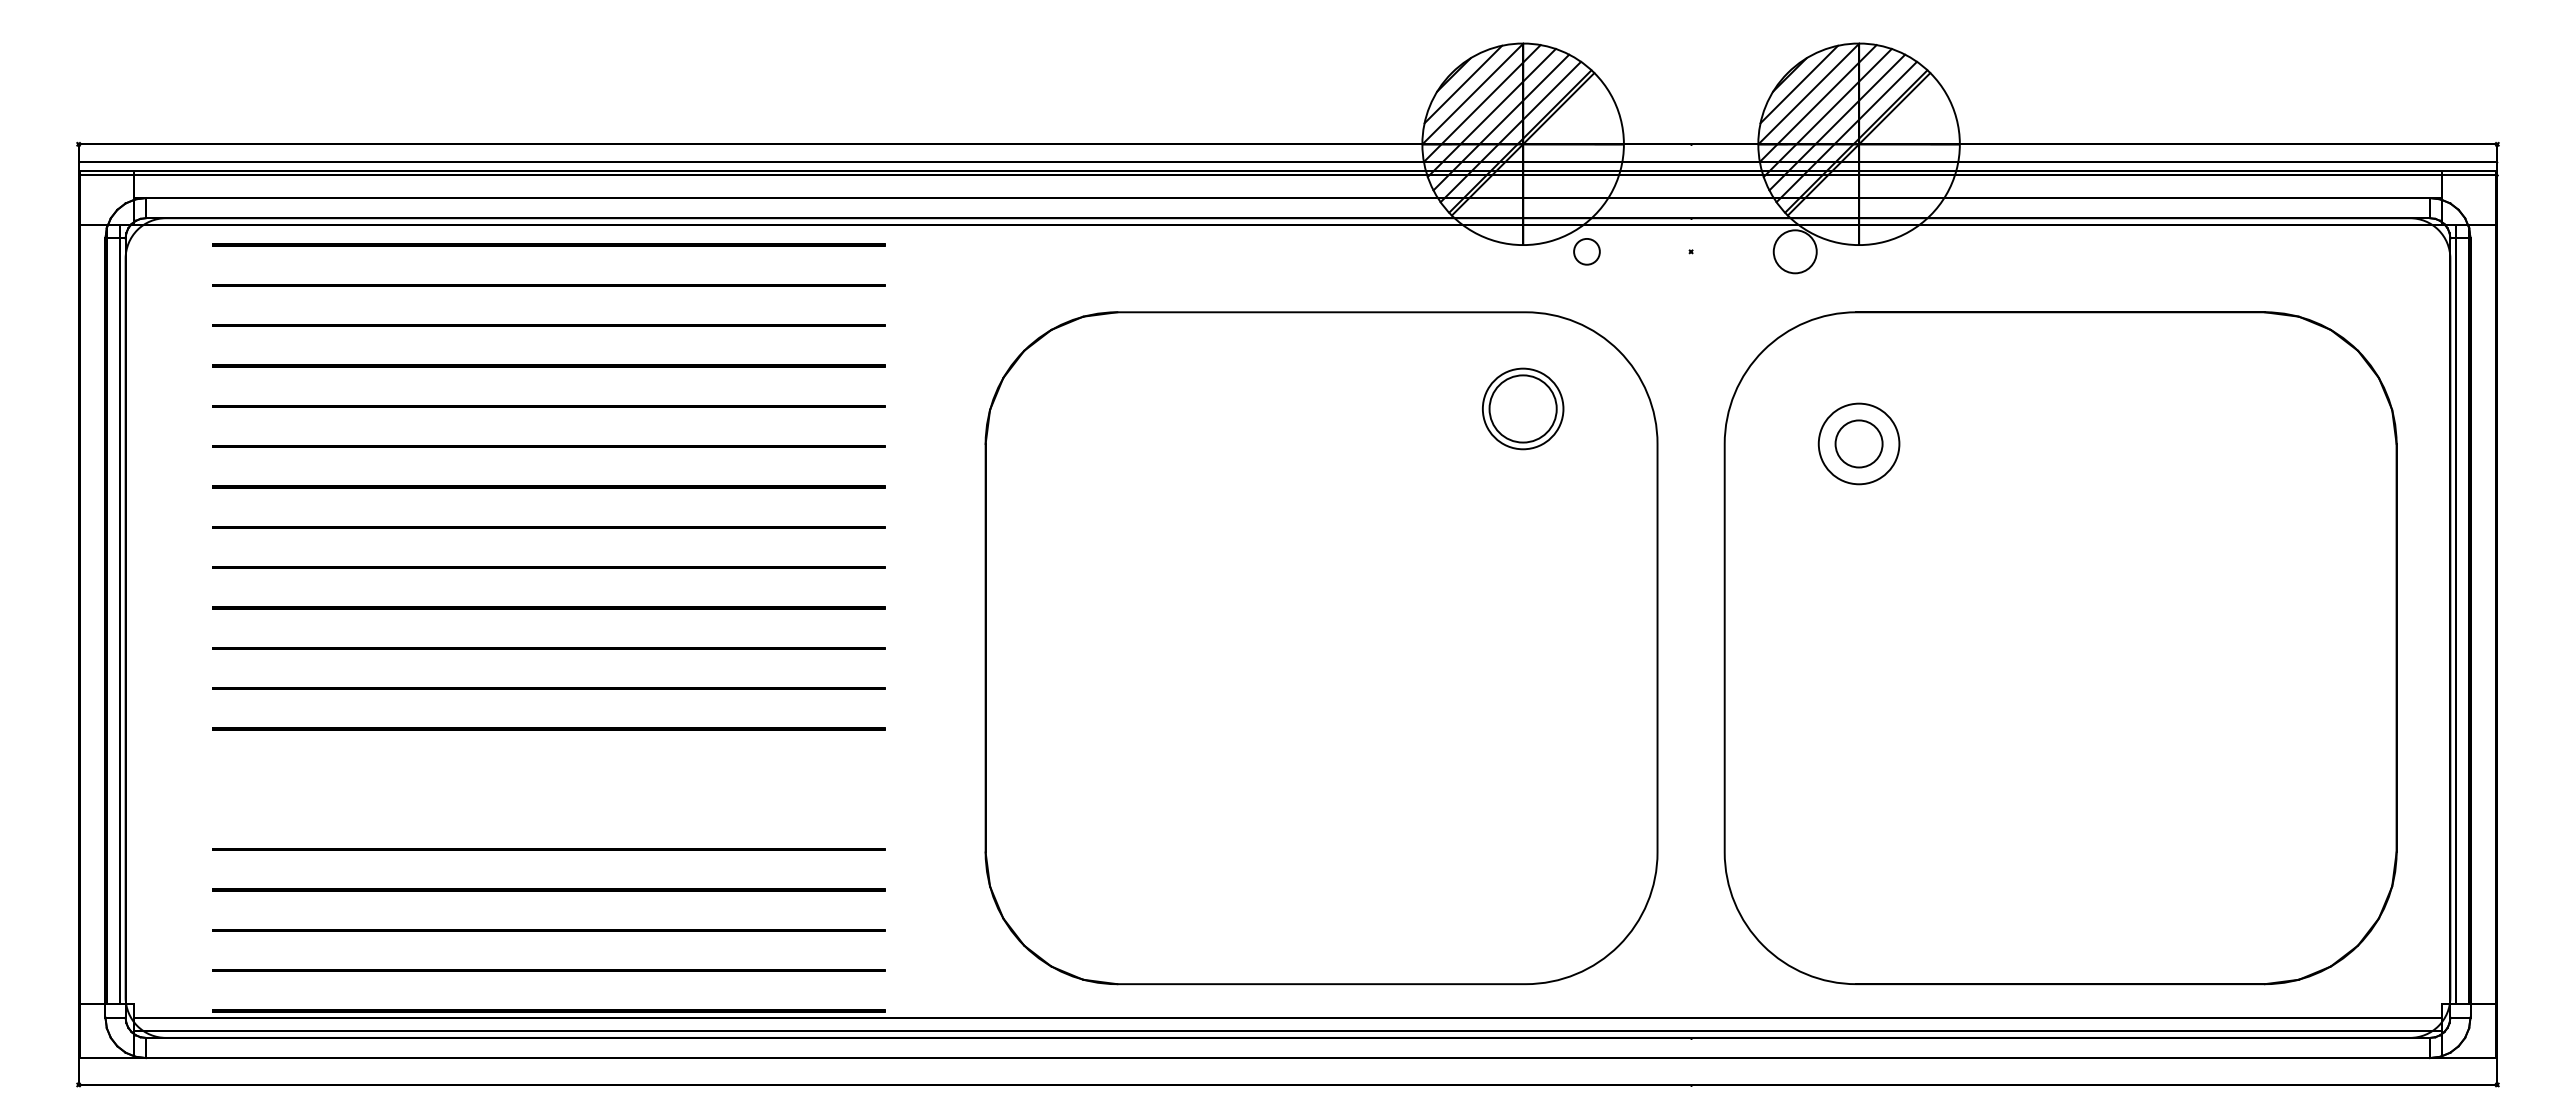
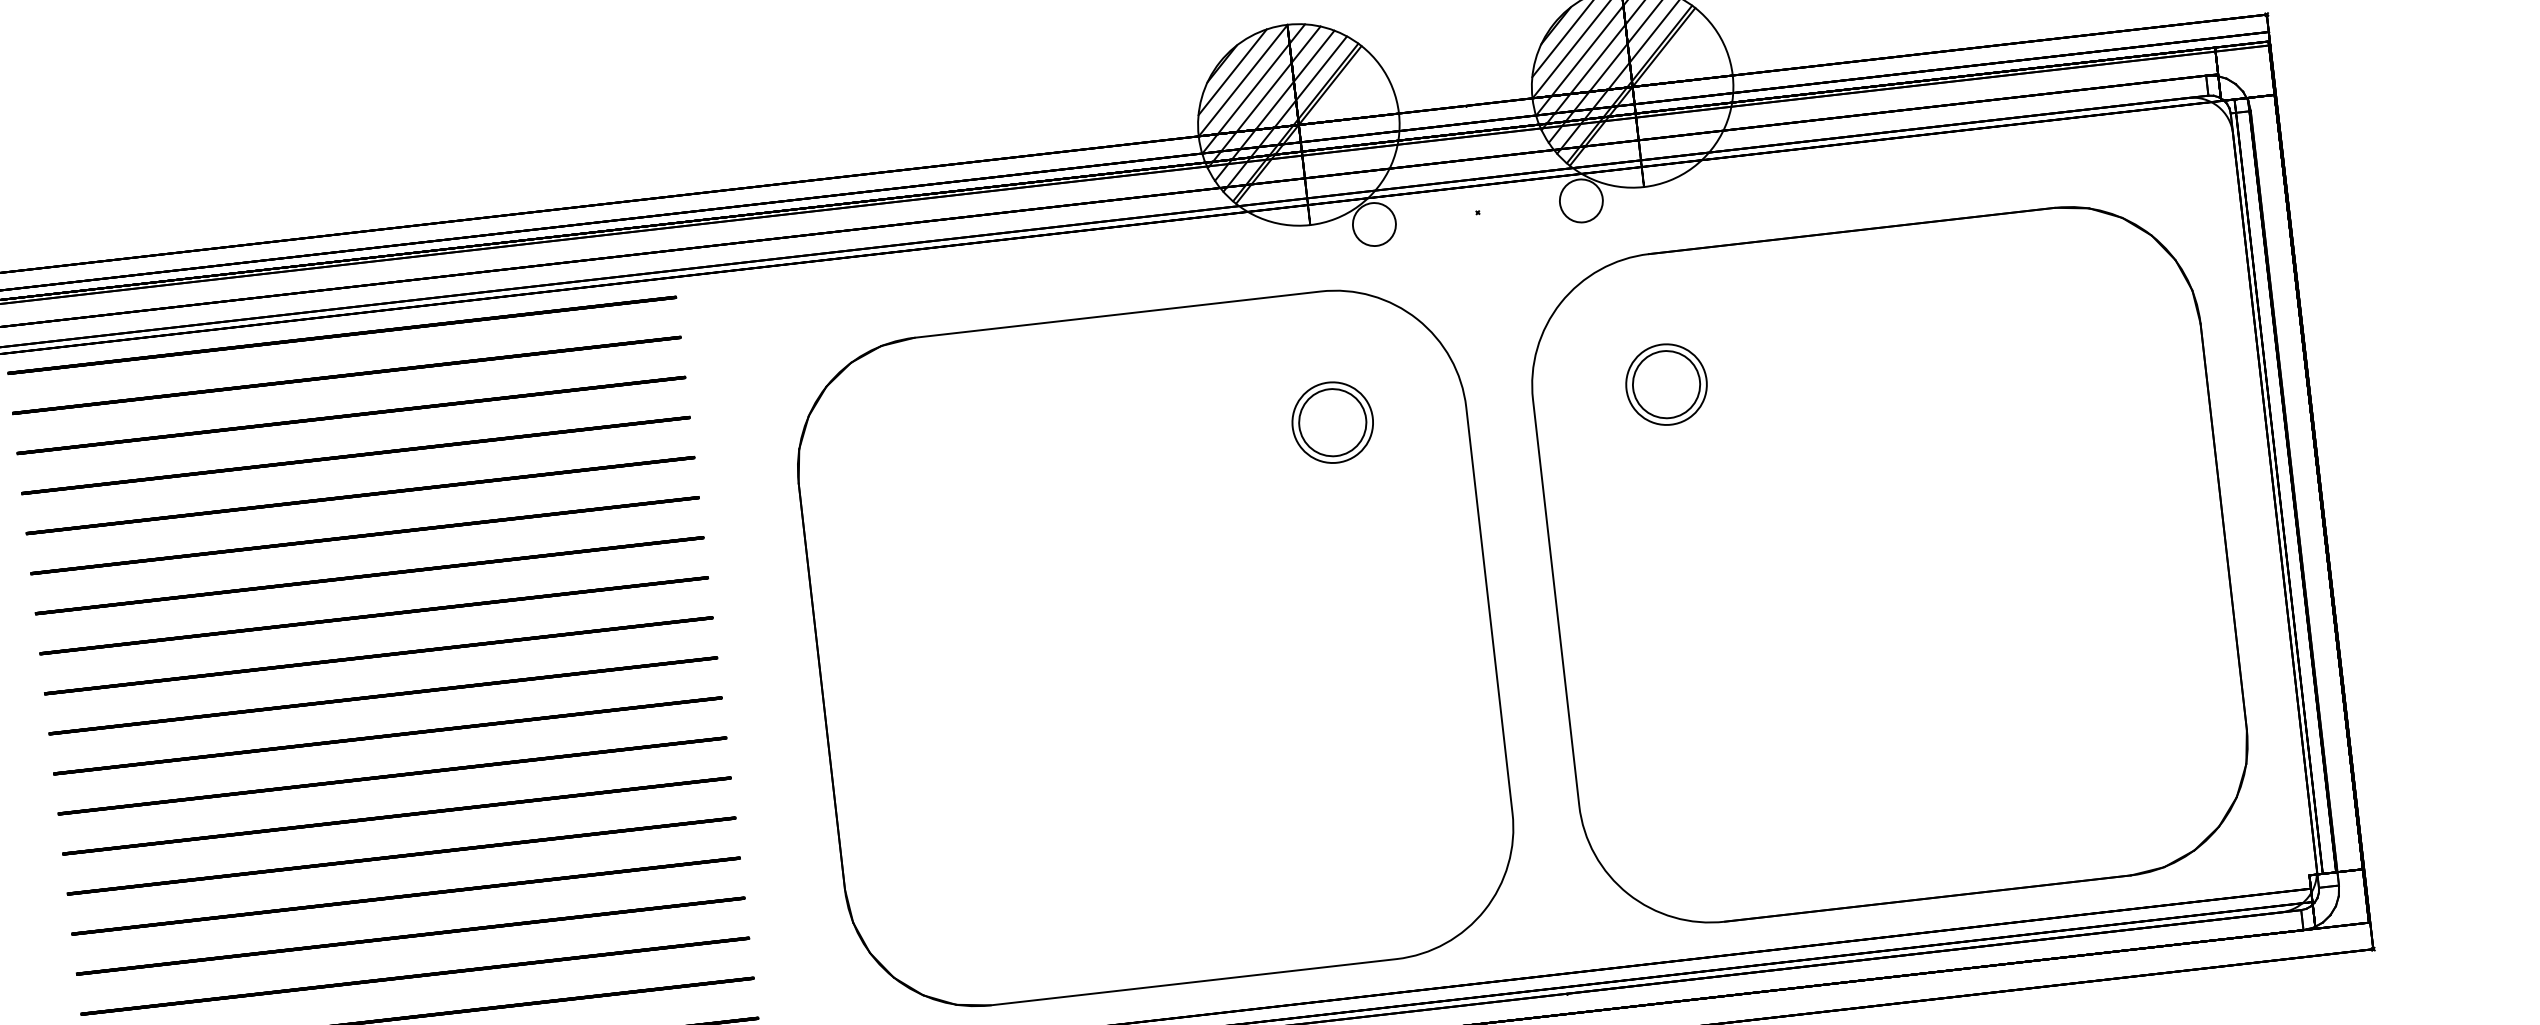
circle: (1586, 251) -> (1373, 224), size x1.67
part: (1523, 408) -> (1333, 422), moved
circle: (1858, 443) -> (1665, 384), size x1.43
line: (548, 768) -> (401, 855), added
line: (548, 809) -> (405, 896), added

